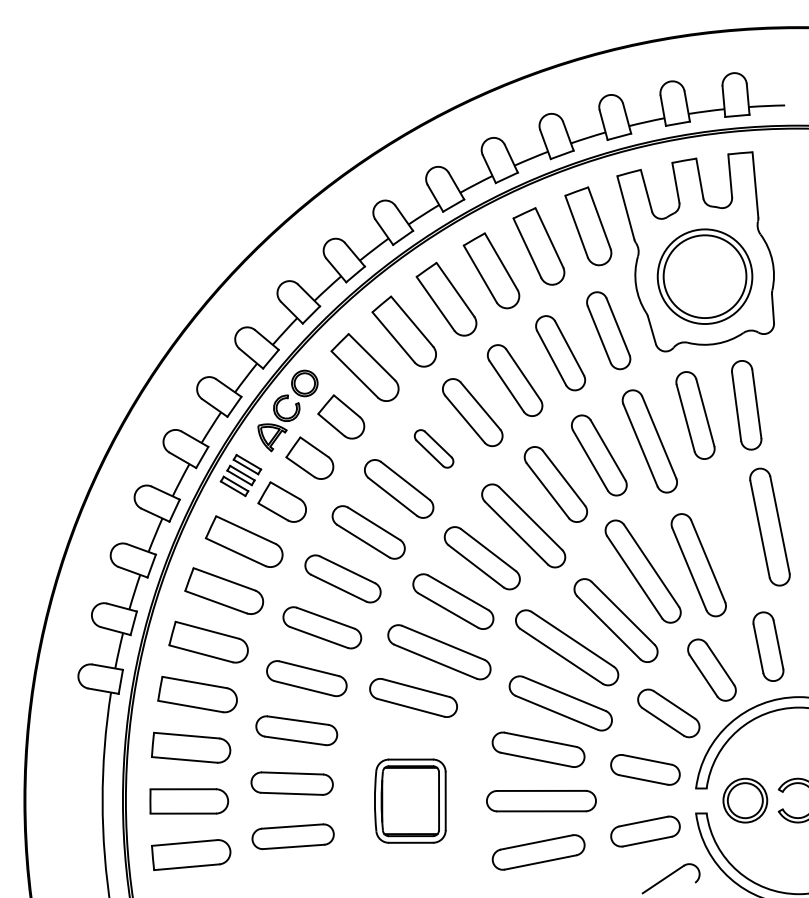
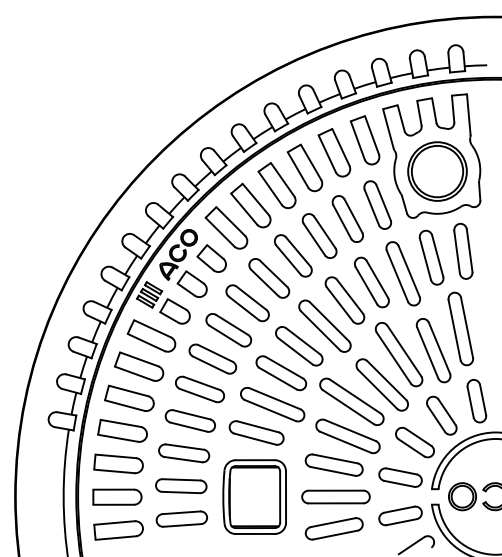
part: (434, 449) -> (269, 278), size x1.67
part: (769, 526) -> (460, 328), moved
part: (410, 800) -> (254, 496), size x1.43

